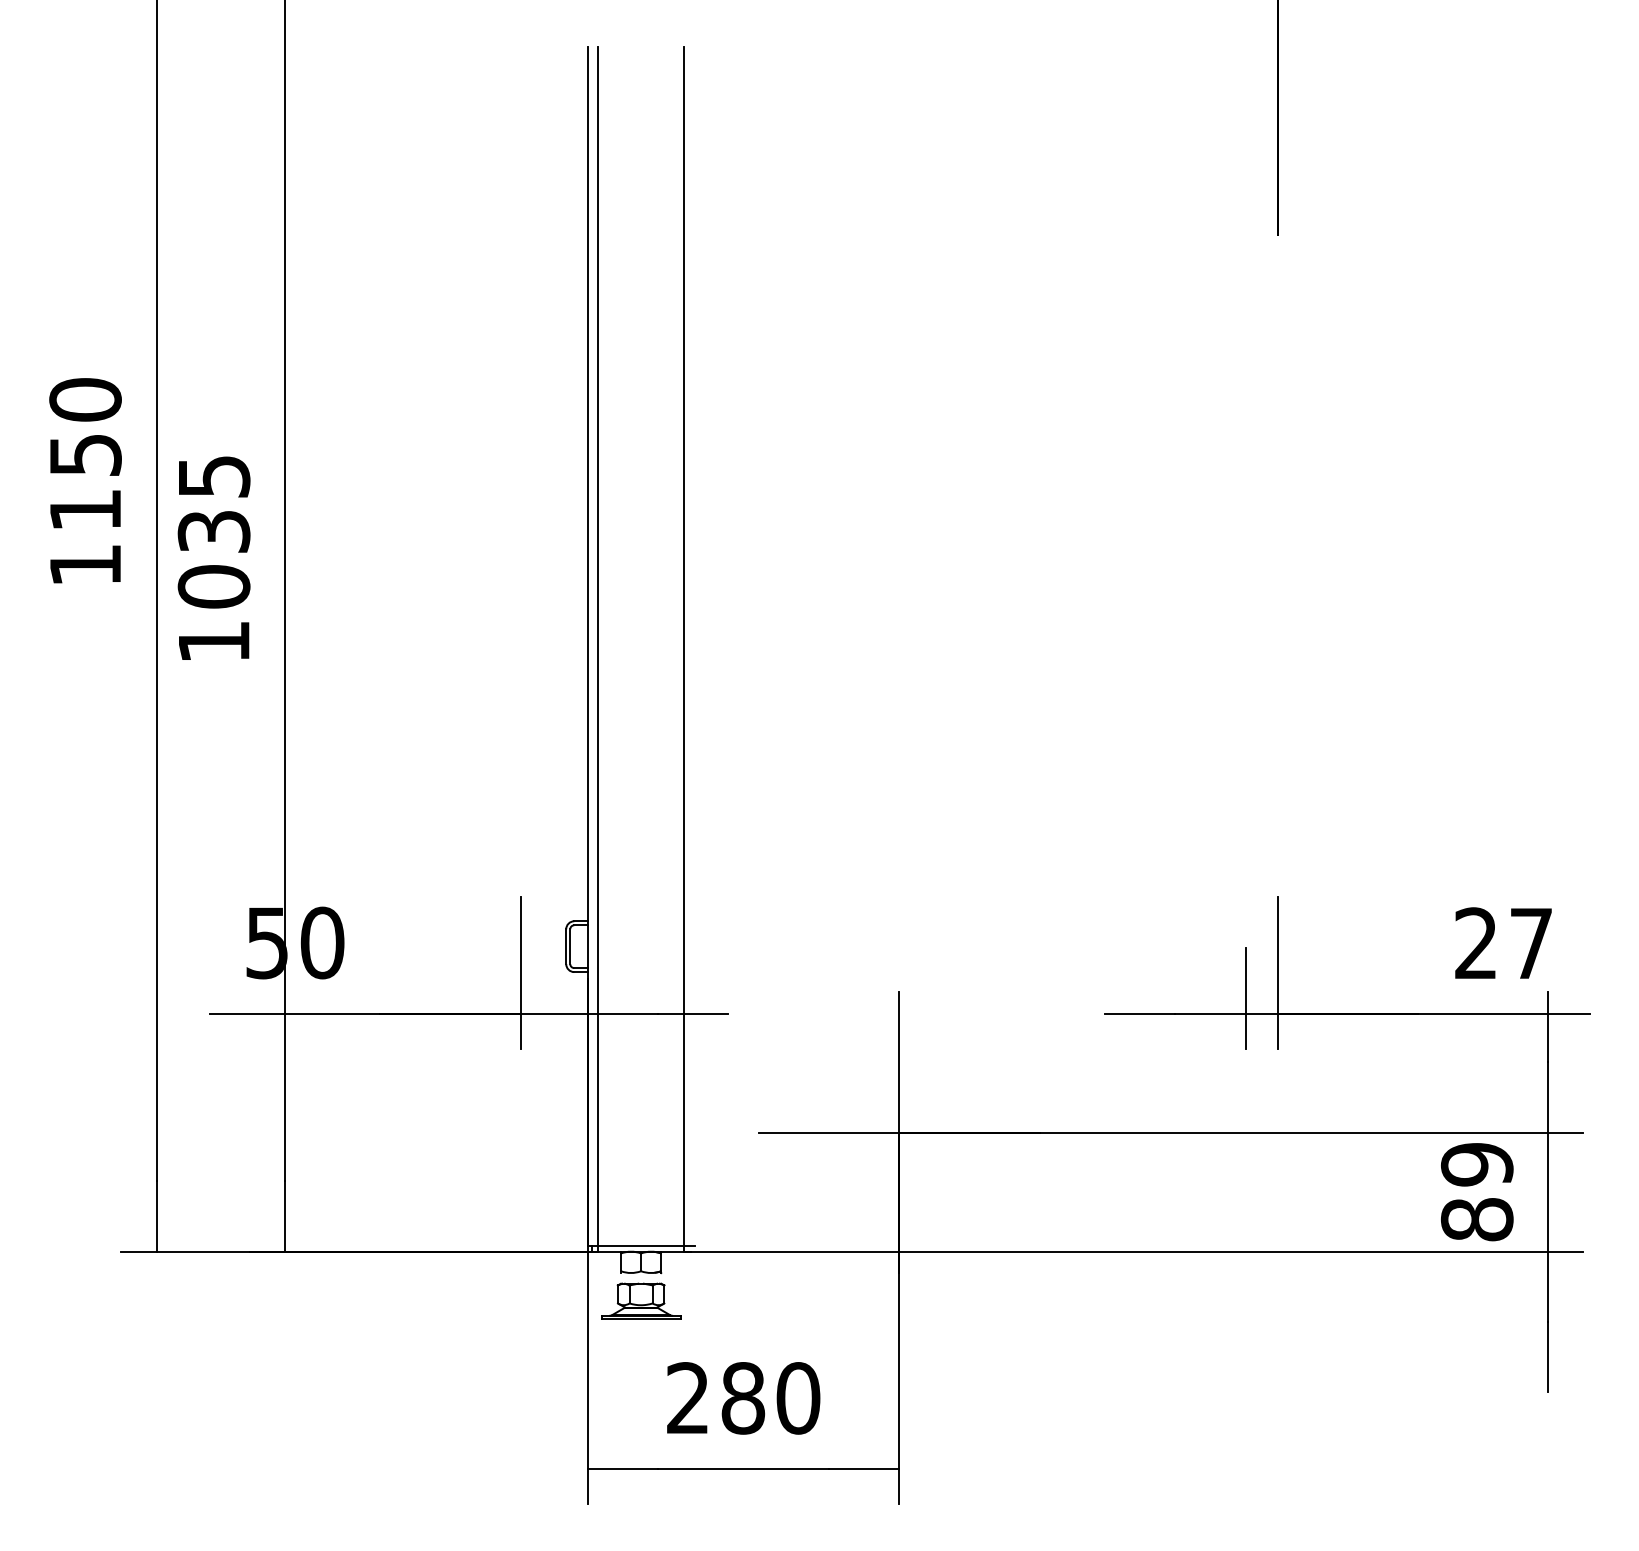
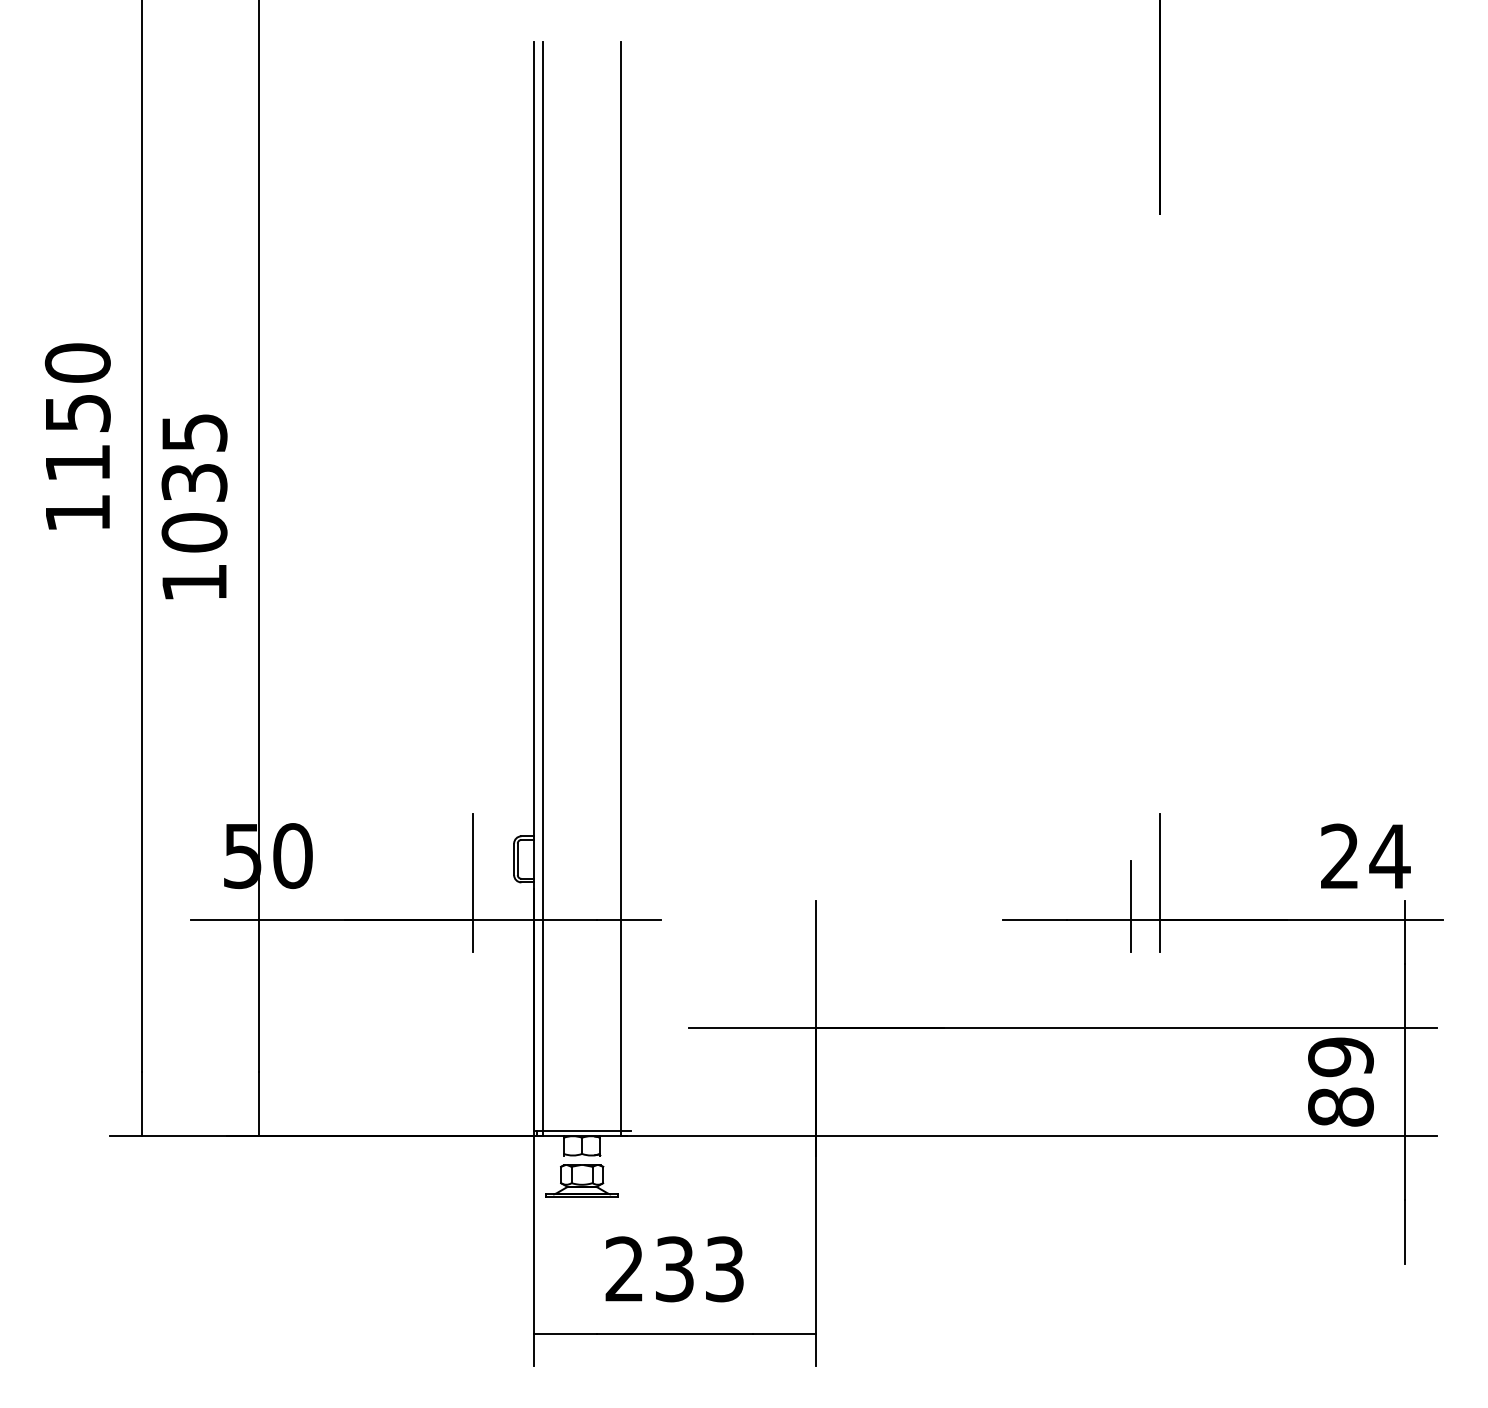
text: (1531, 943) -> (1390, 856), 27 -> 24
text: (770, 1398) -> (699, 1269), 280 -> 233

